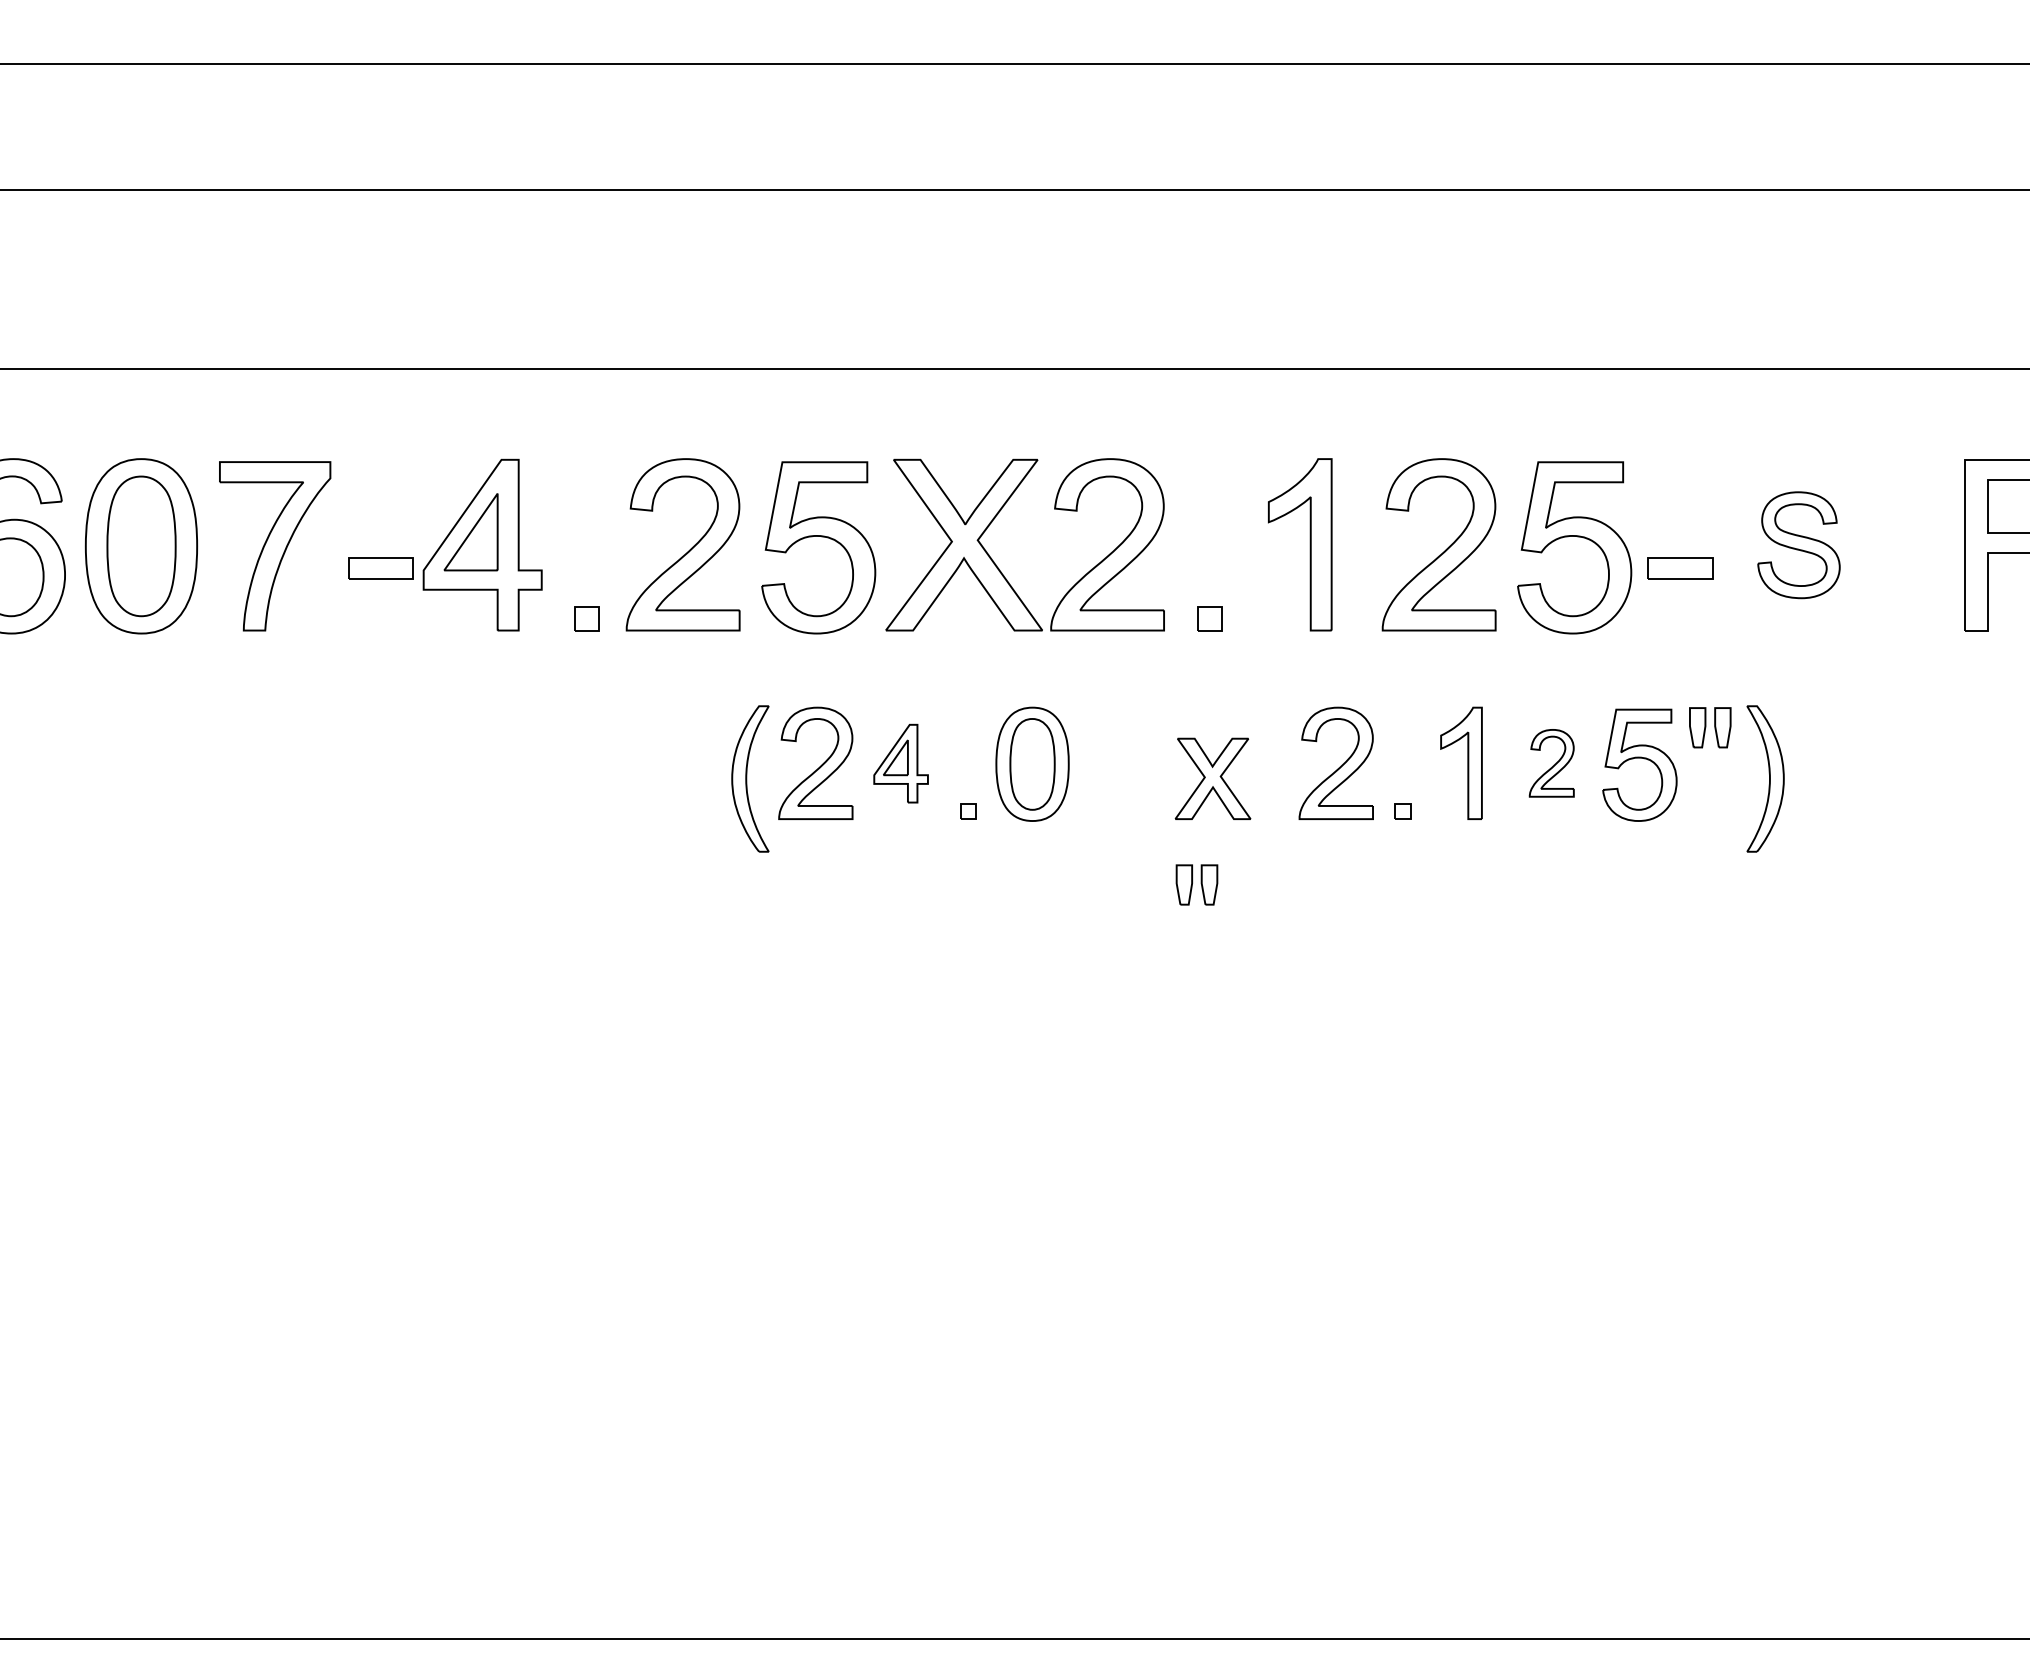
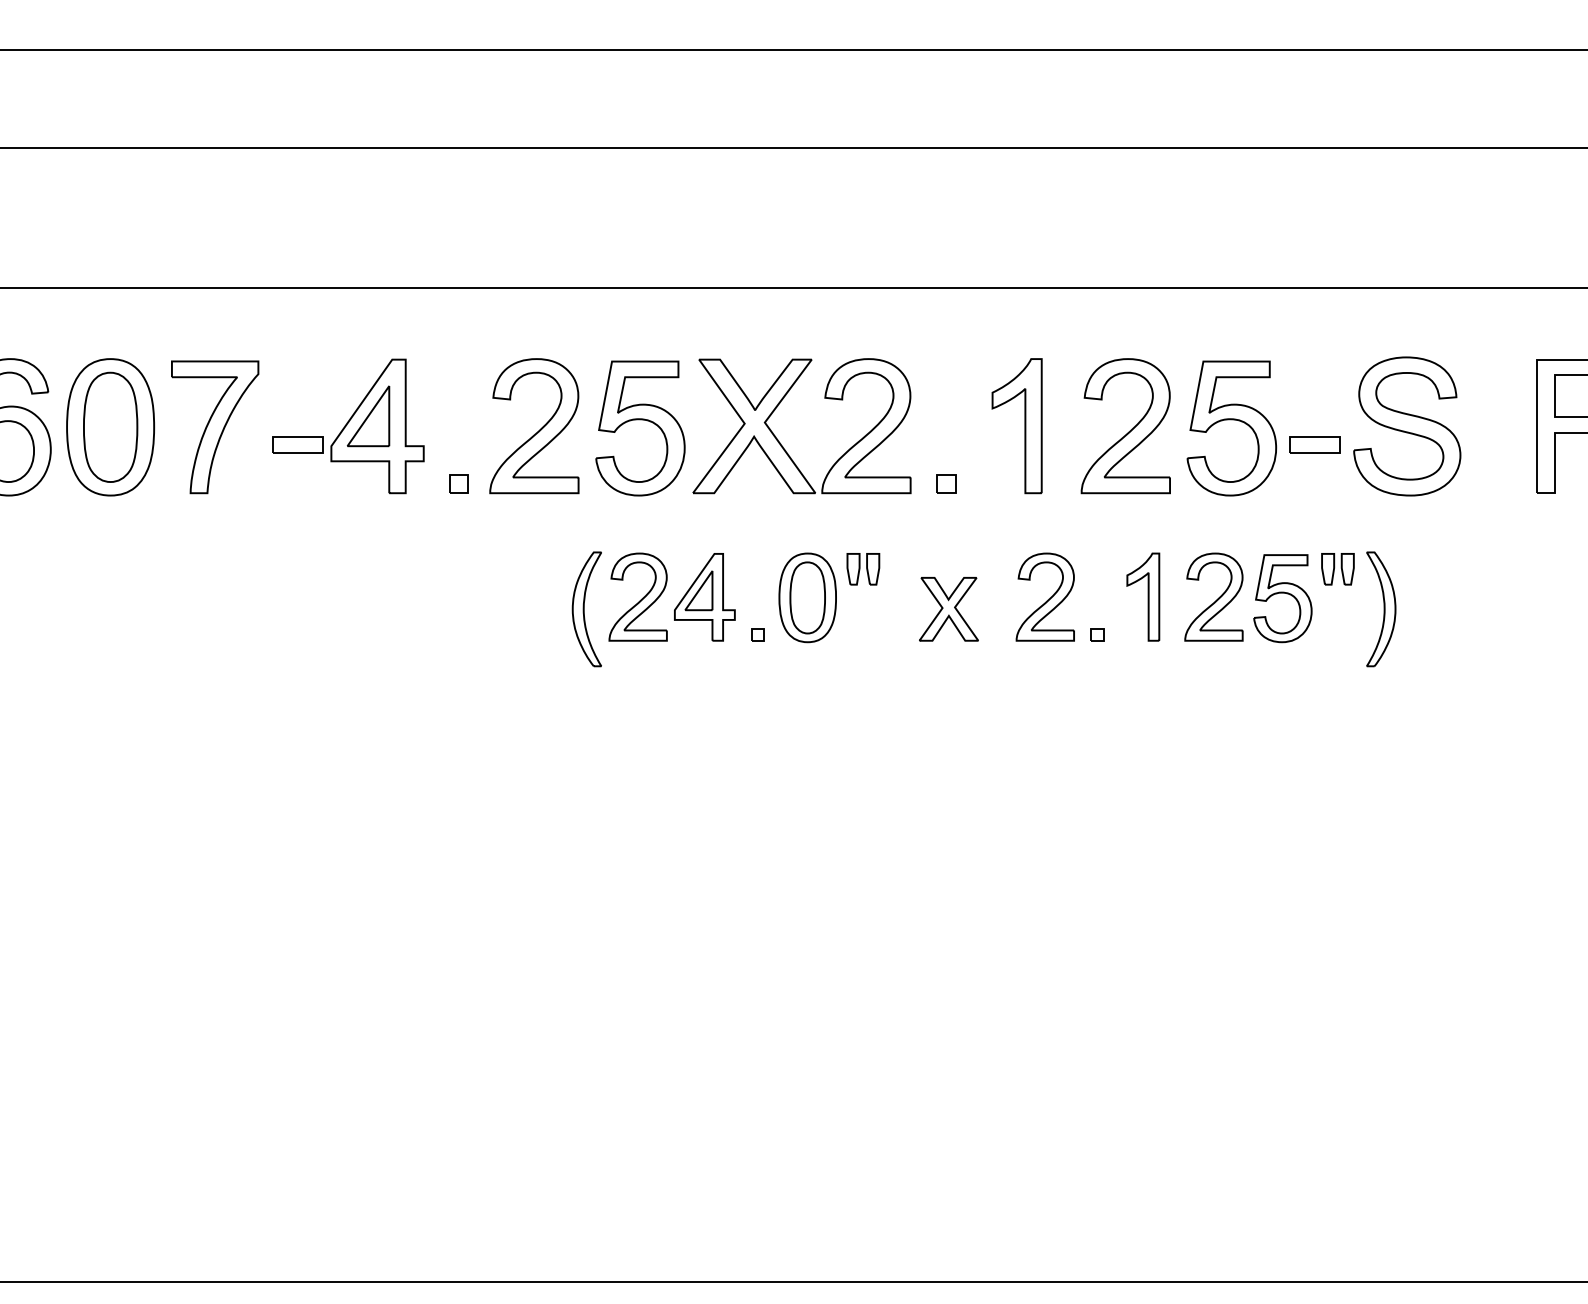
part: (1799, 545) -> (1407, 426), size x1.67
part: (1551, 762) -> (1213, 596), size x1.67
part: (900, 763) -> (704, 597), size x1.43
part: (1197, 885) -> (863, 569), moved

